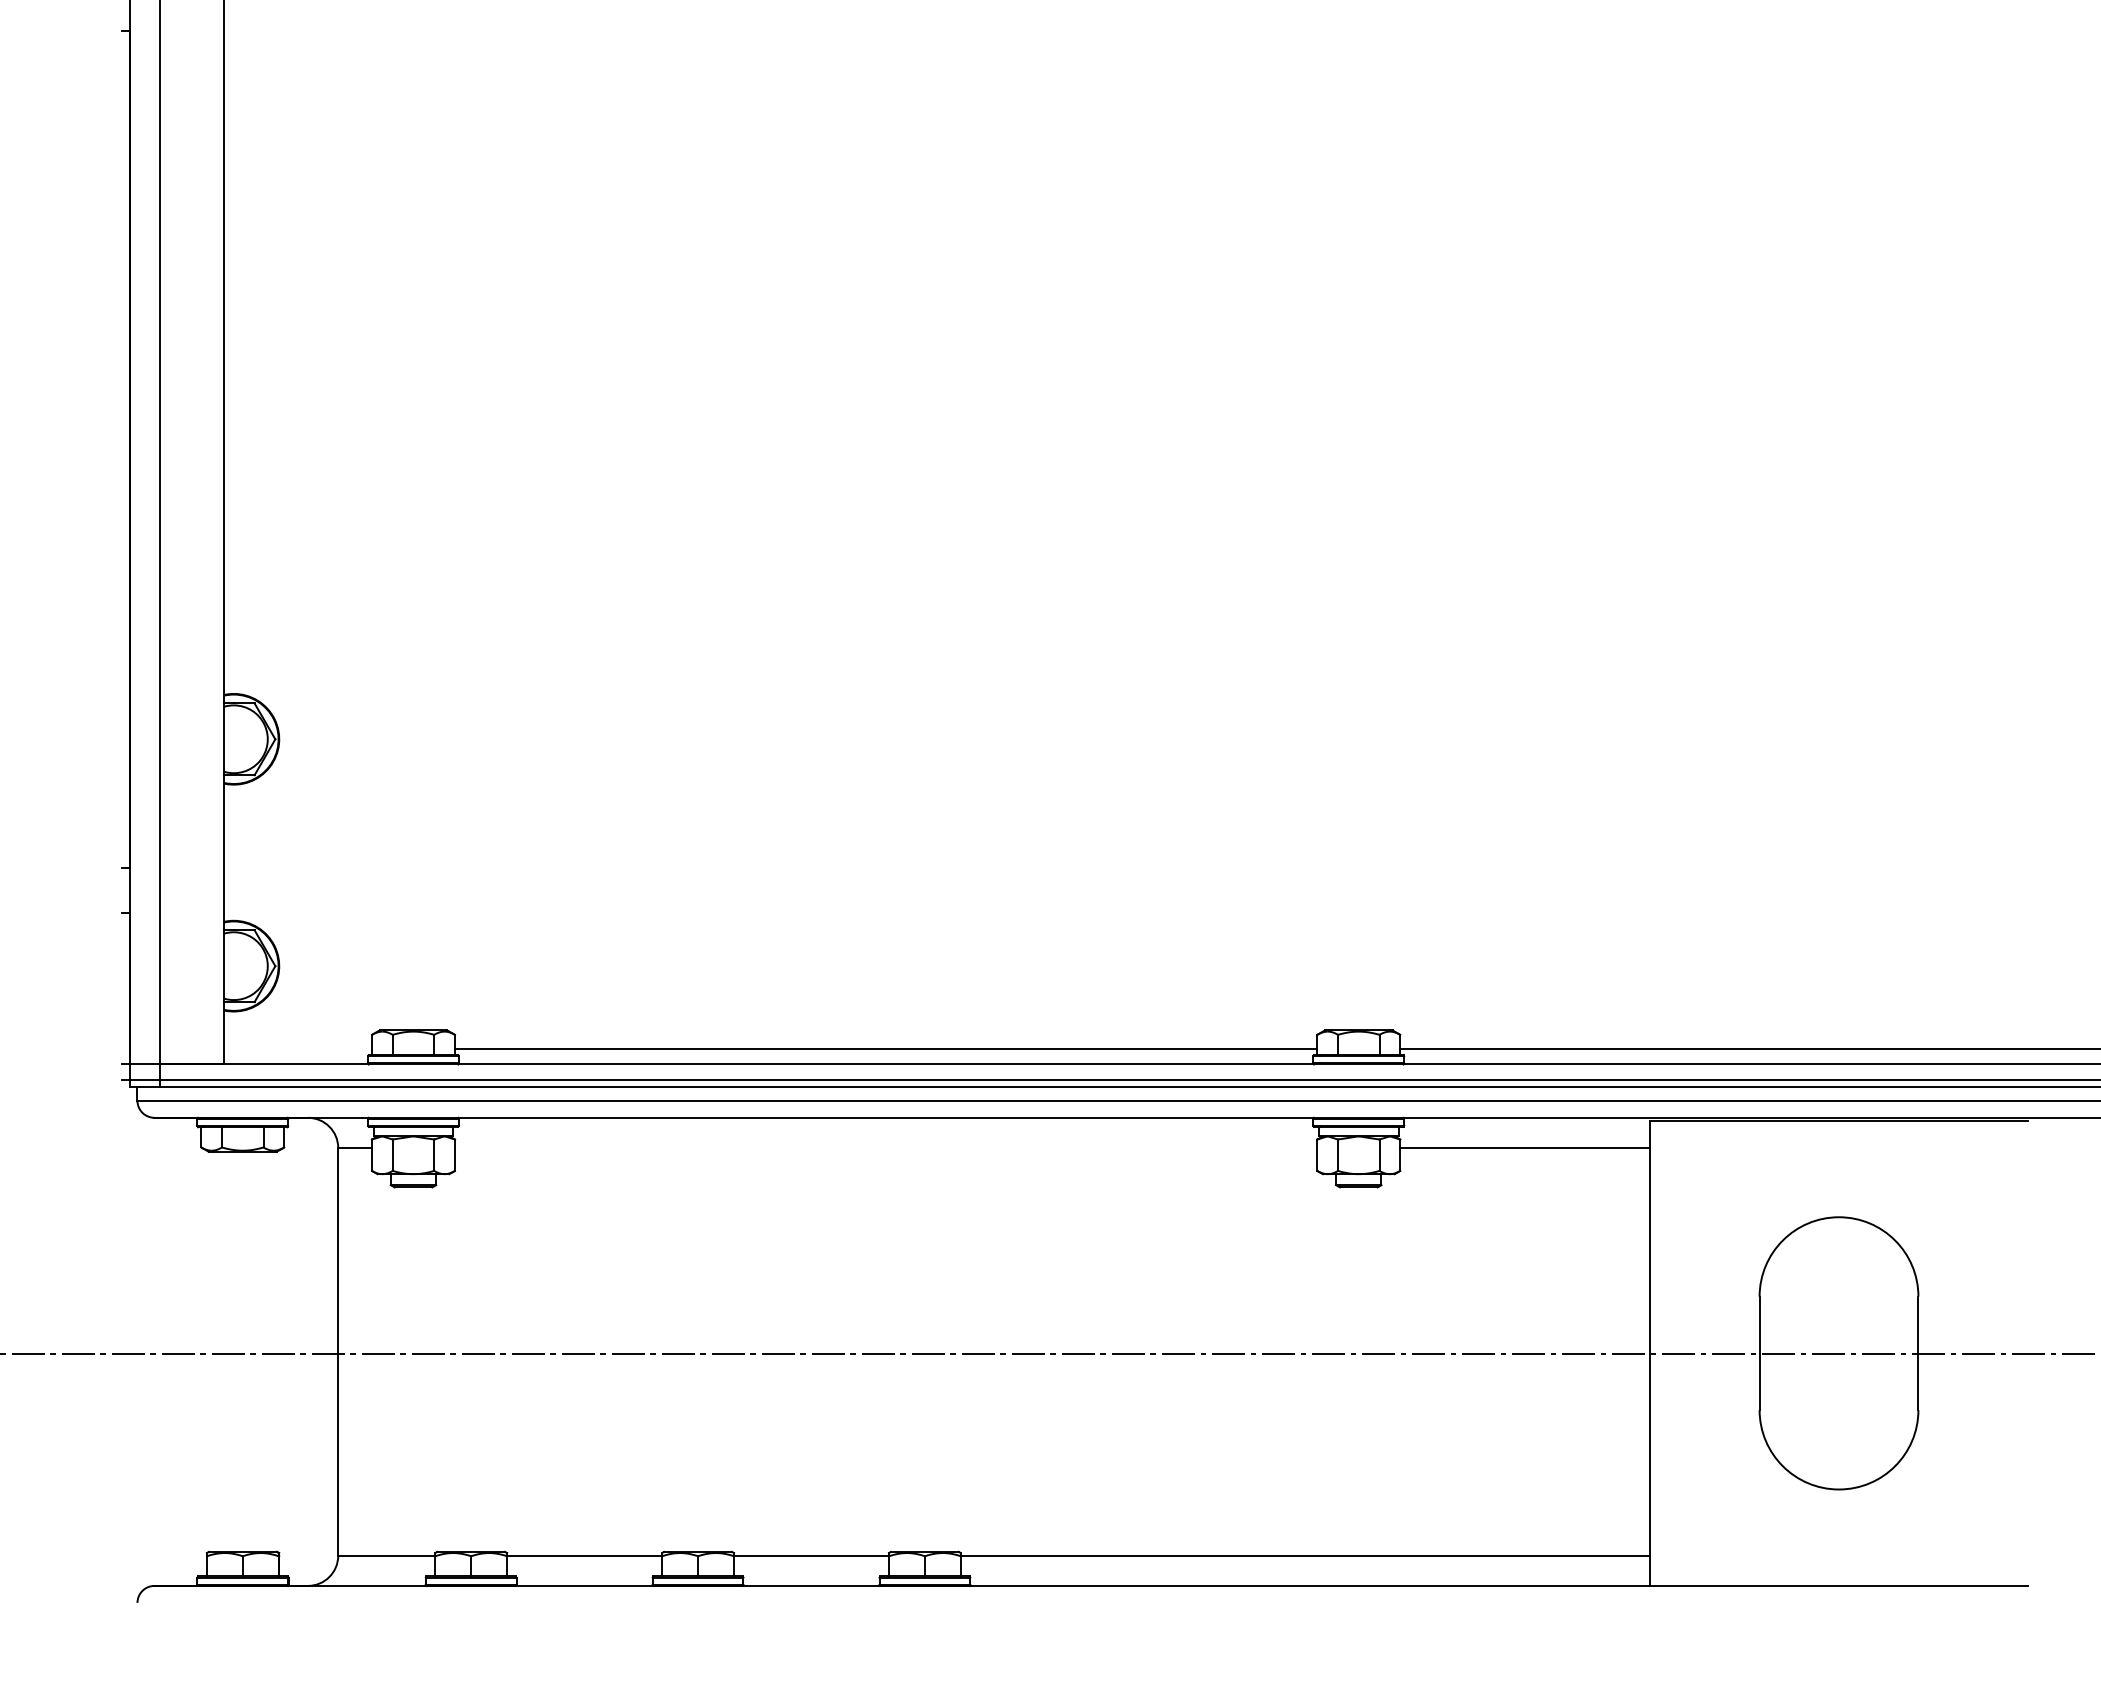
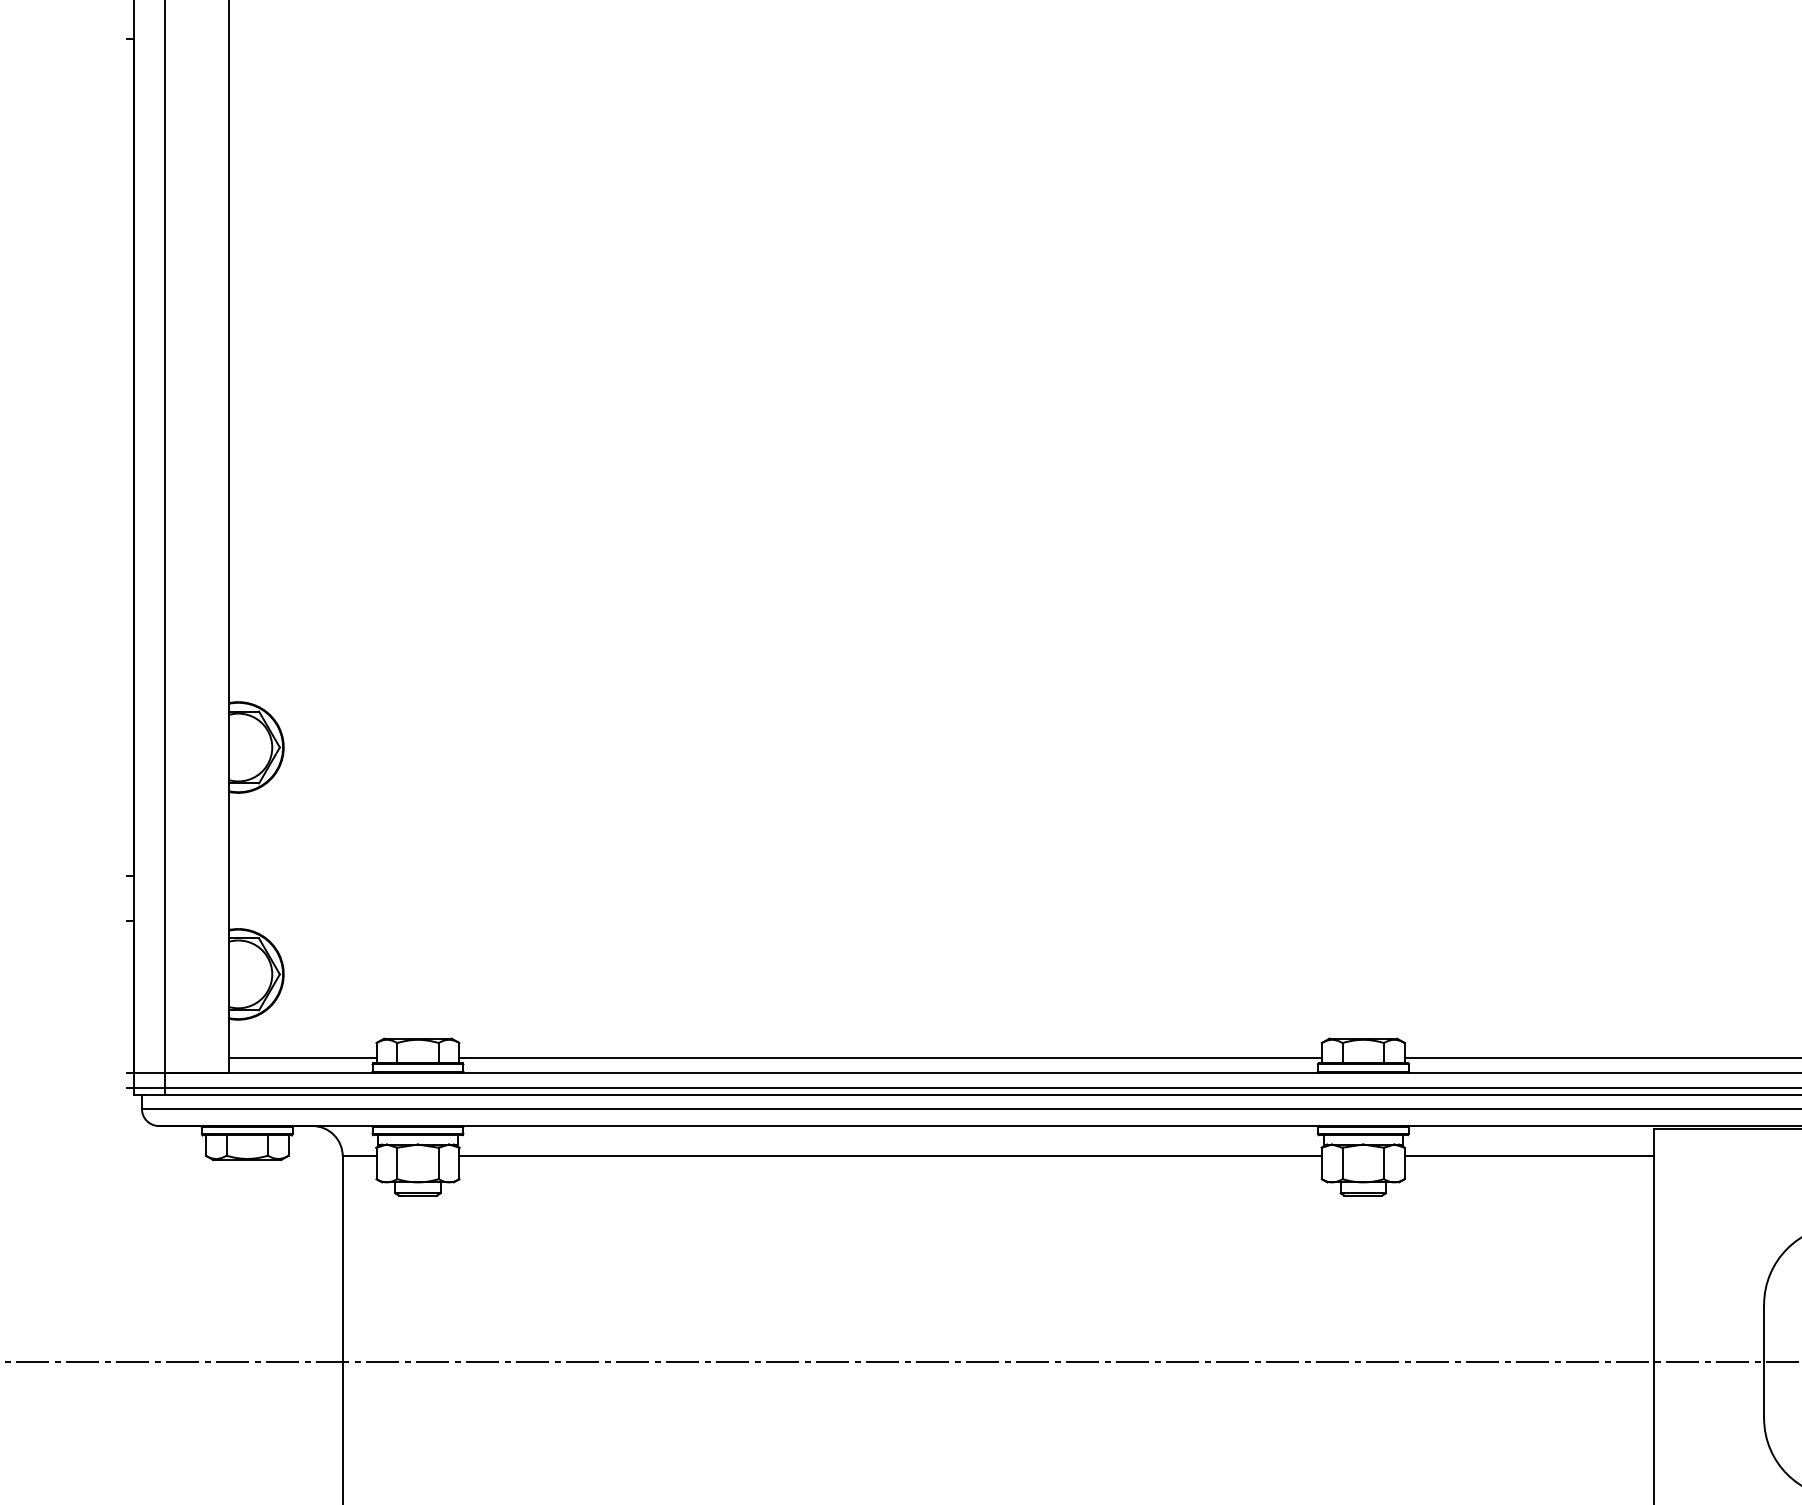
line: (298, 1049) -> (302, 1057), added
line: (885, 1148) -> (889, 1156), added

